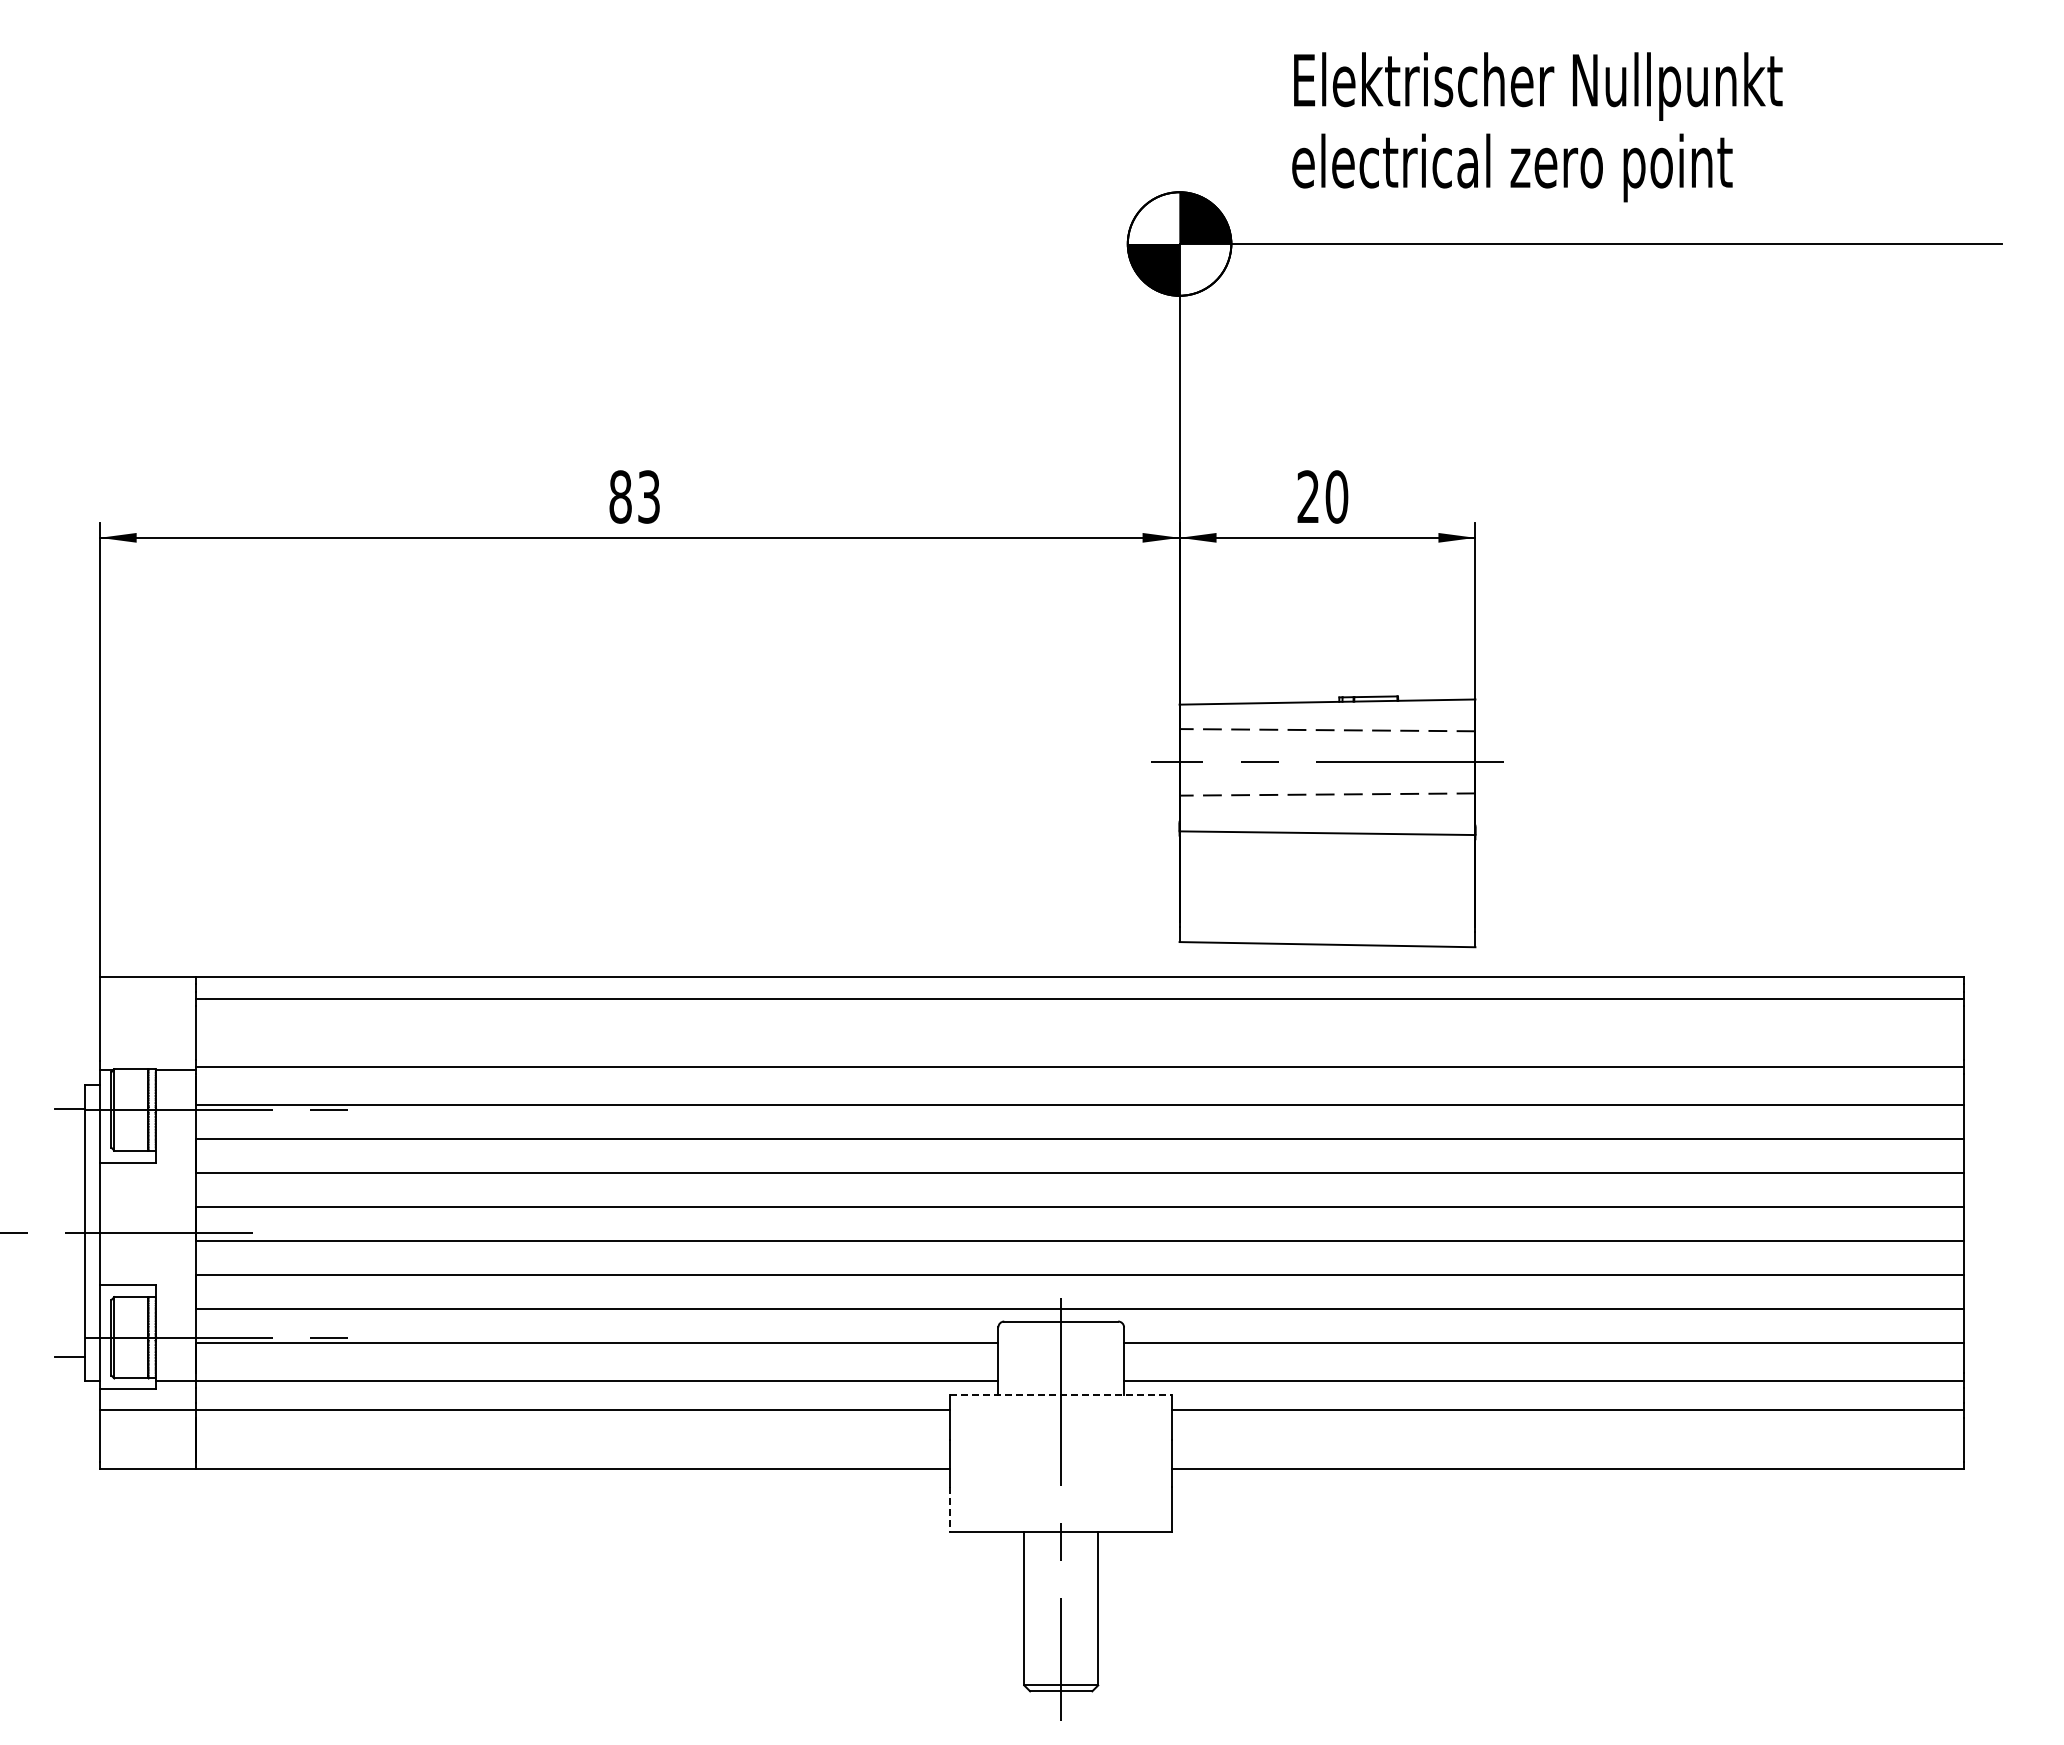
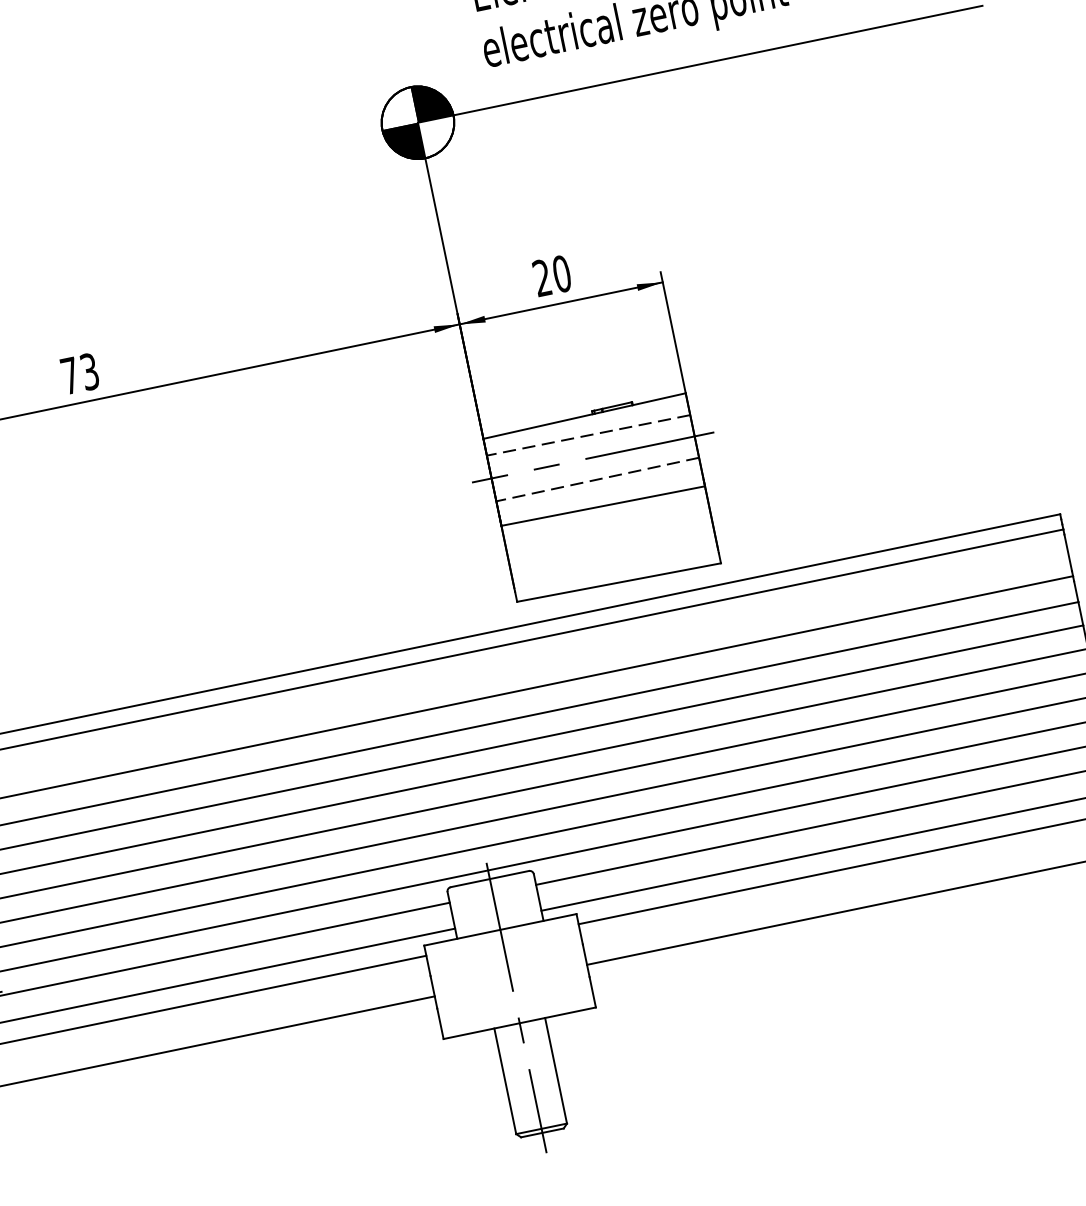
text: (620, 496) -> (70, 375), 83 -> 73
line: (1061, 1395) -> (500, 929), dashed -> solid
line: (950, 1509) -> (440, 1023), dashed -> solid

